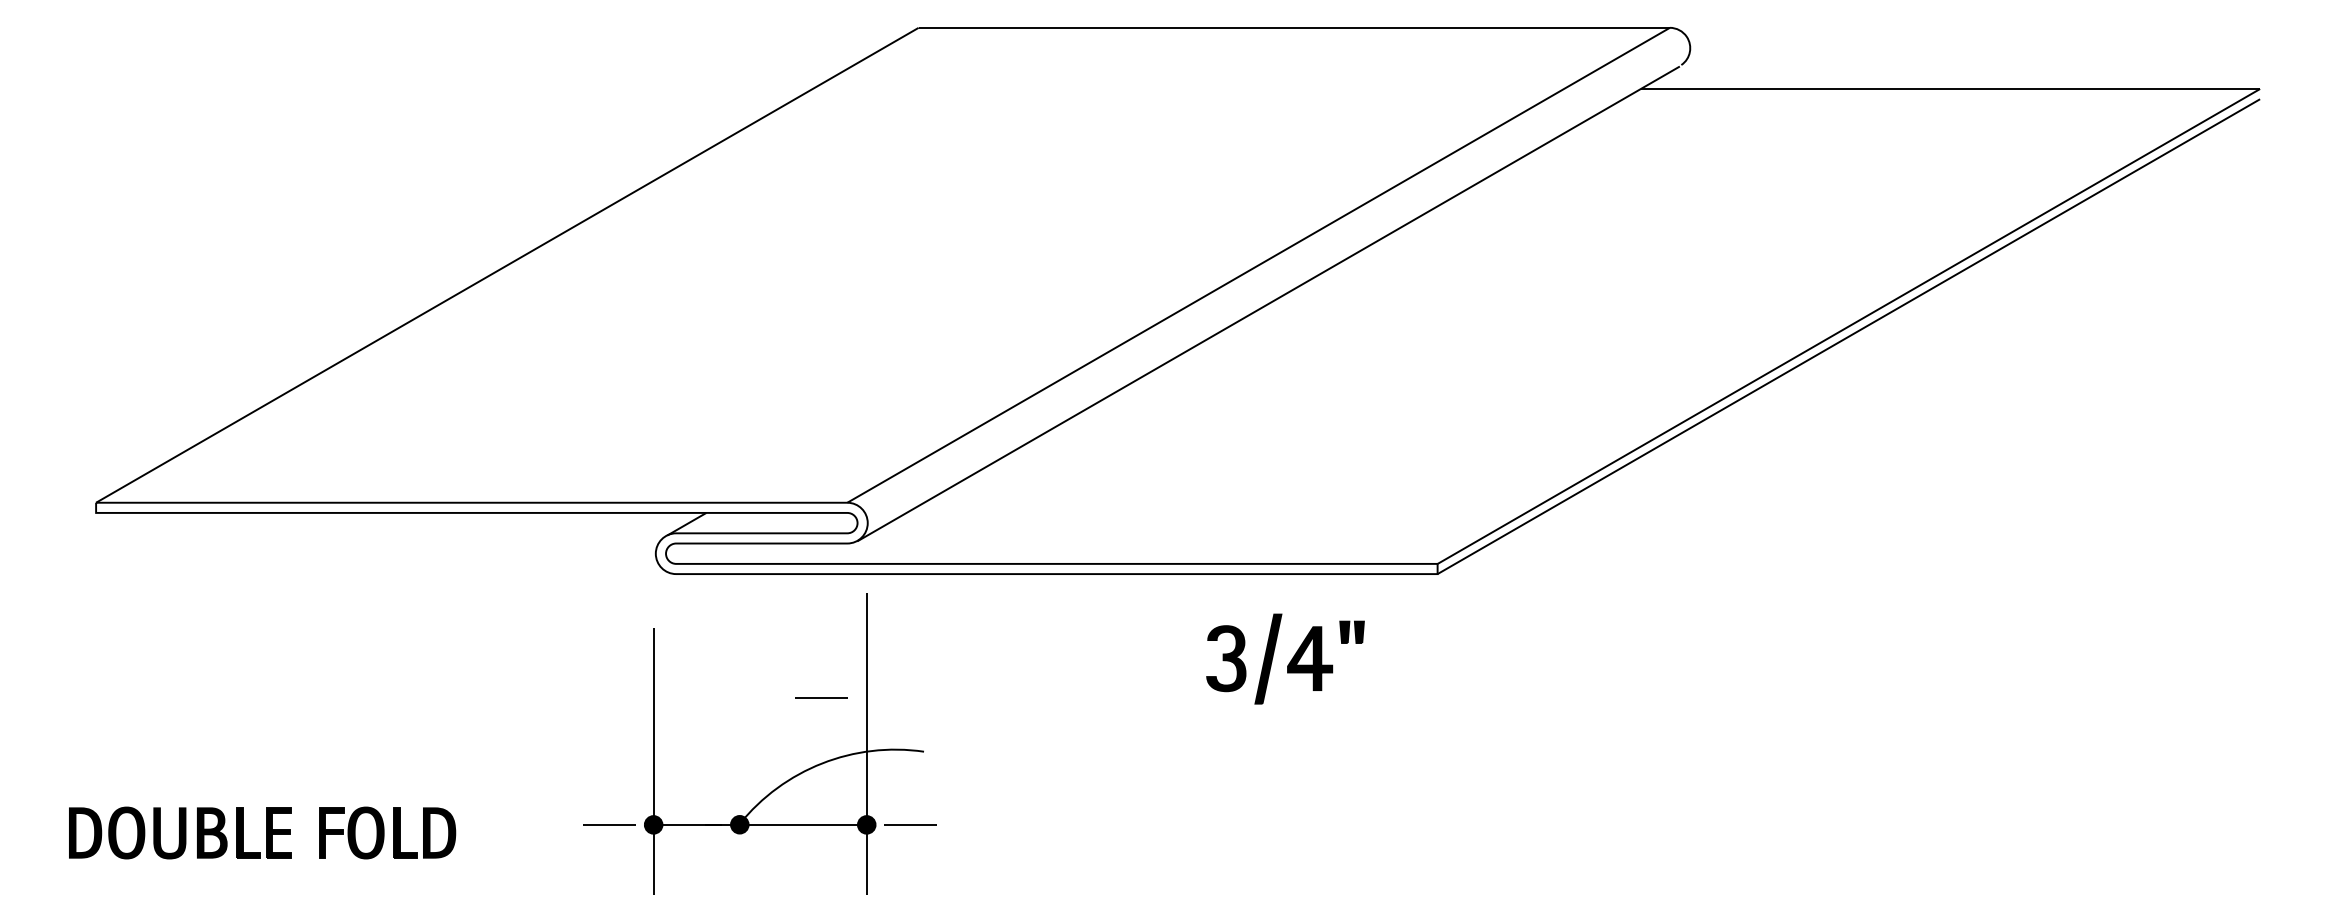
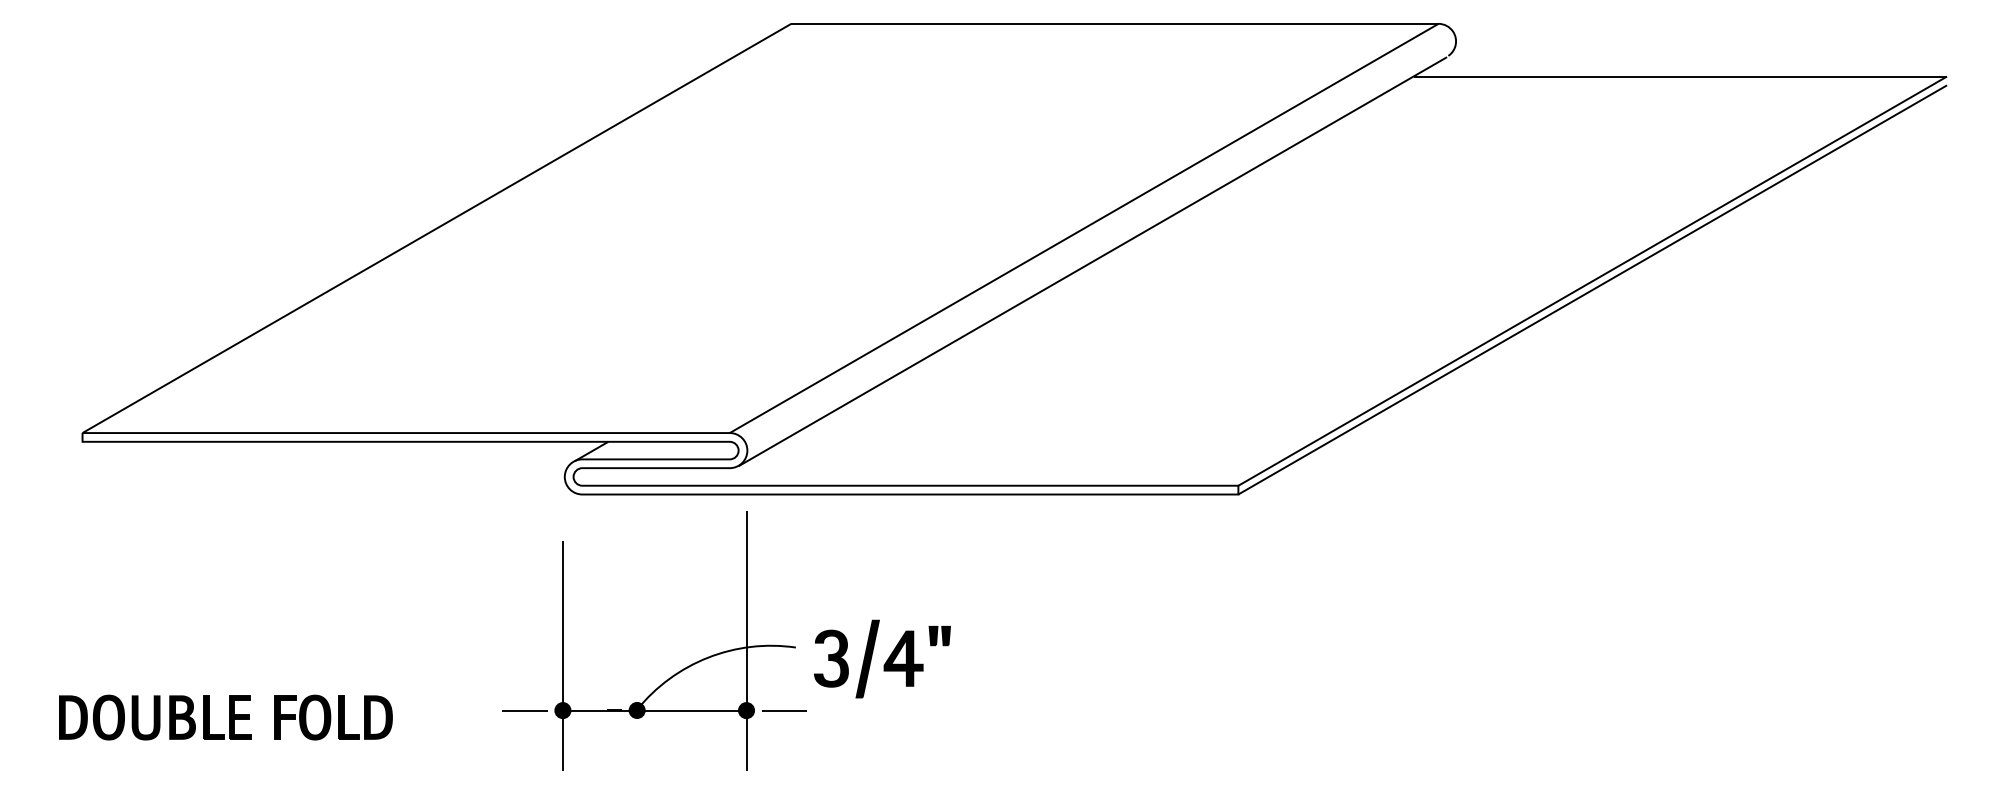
part: (1285, 658) -> (882, 658), moved
line: (821, 697) -> (707, 600), removed

